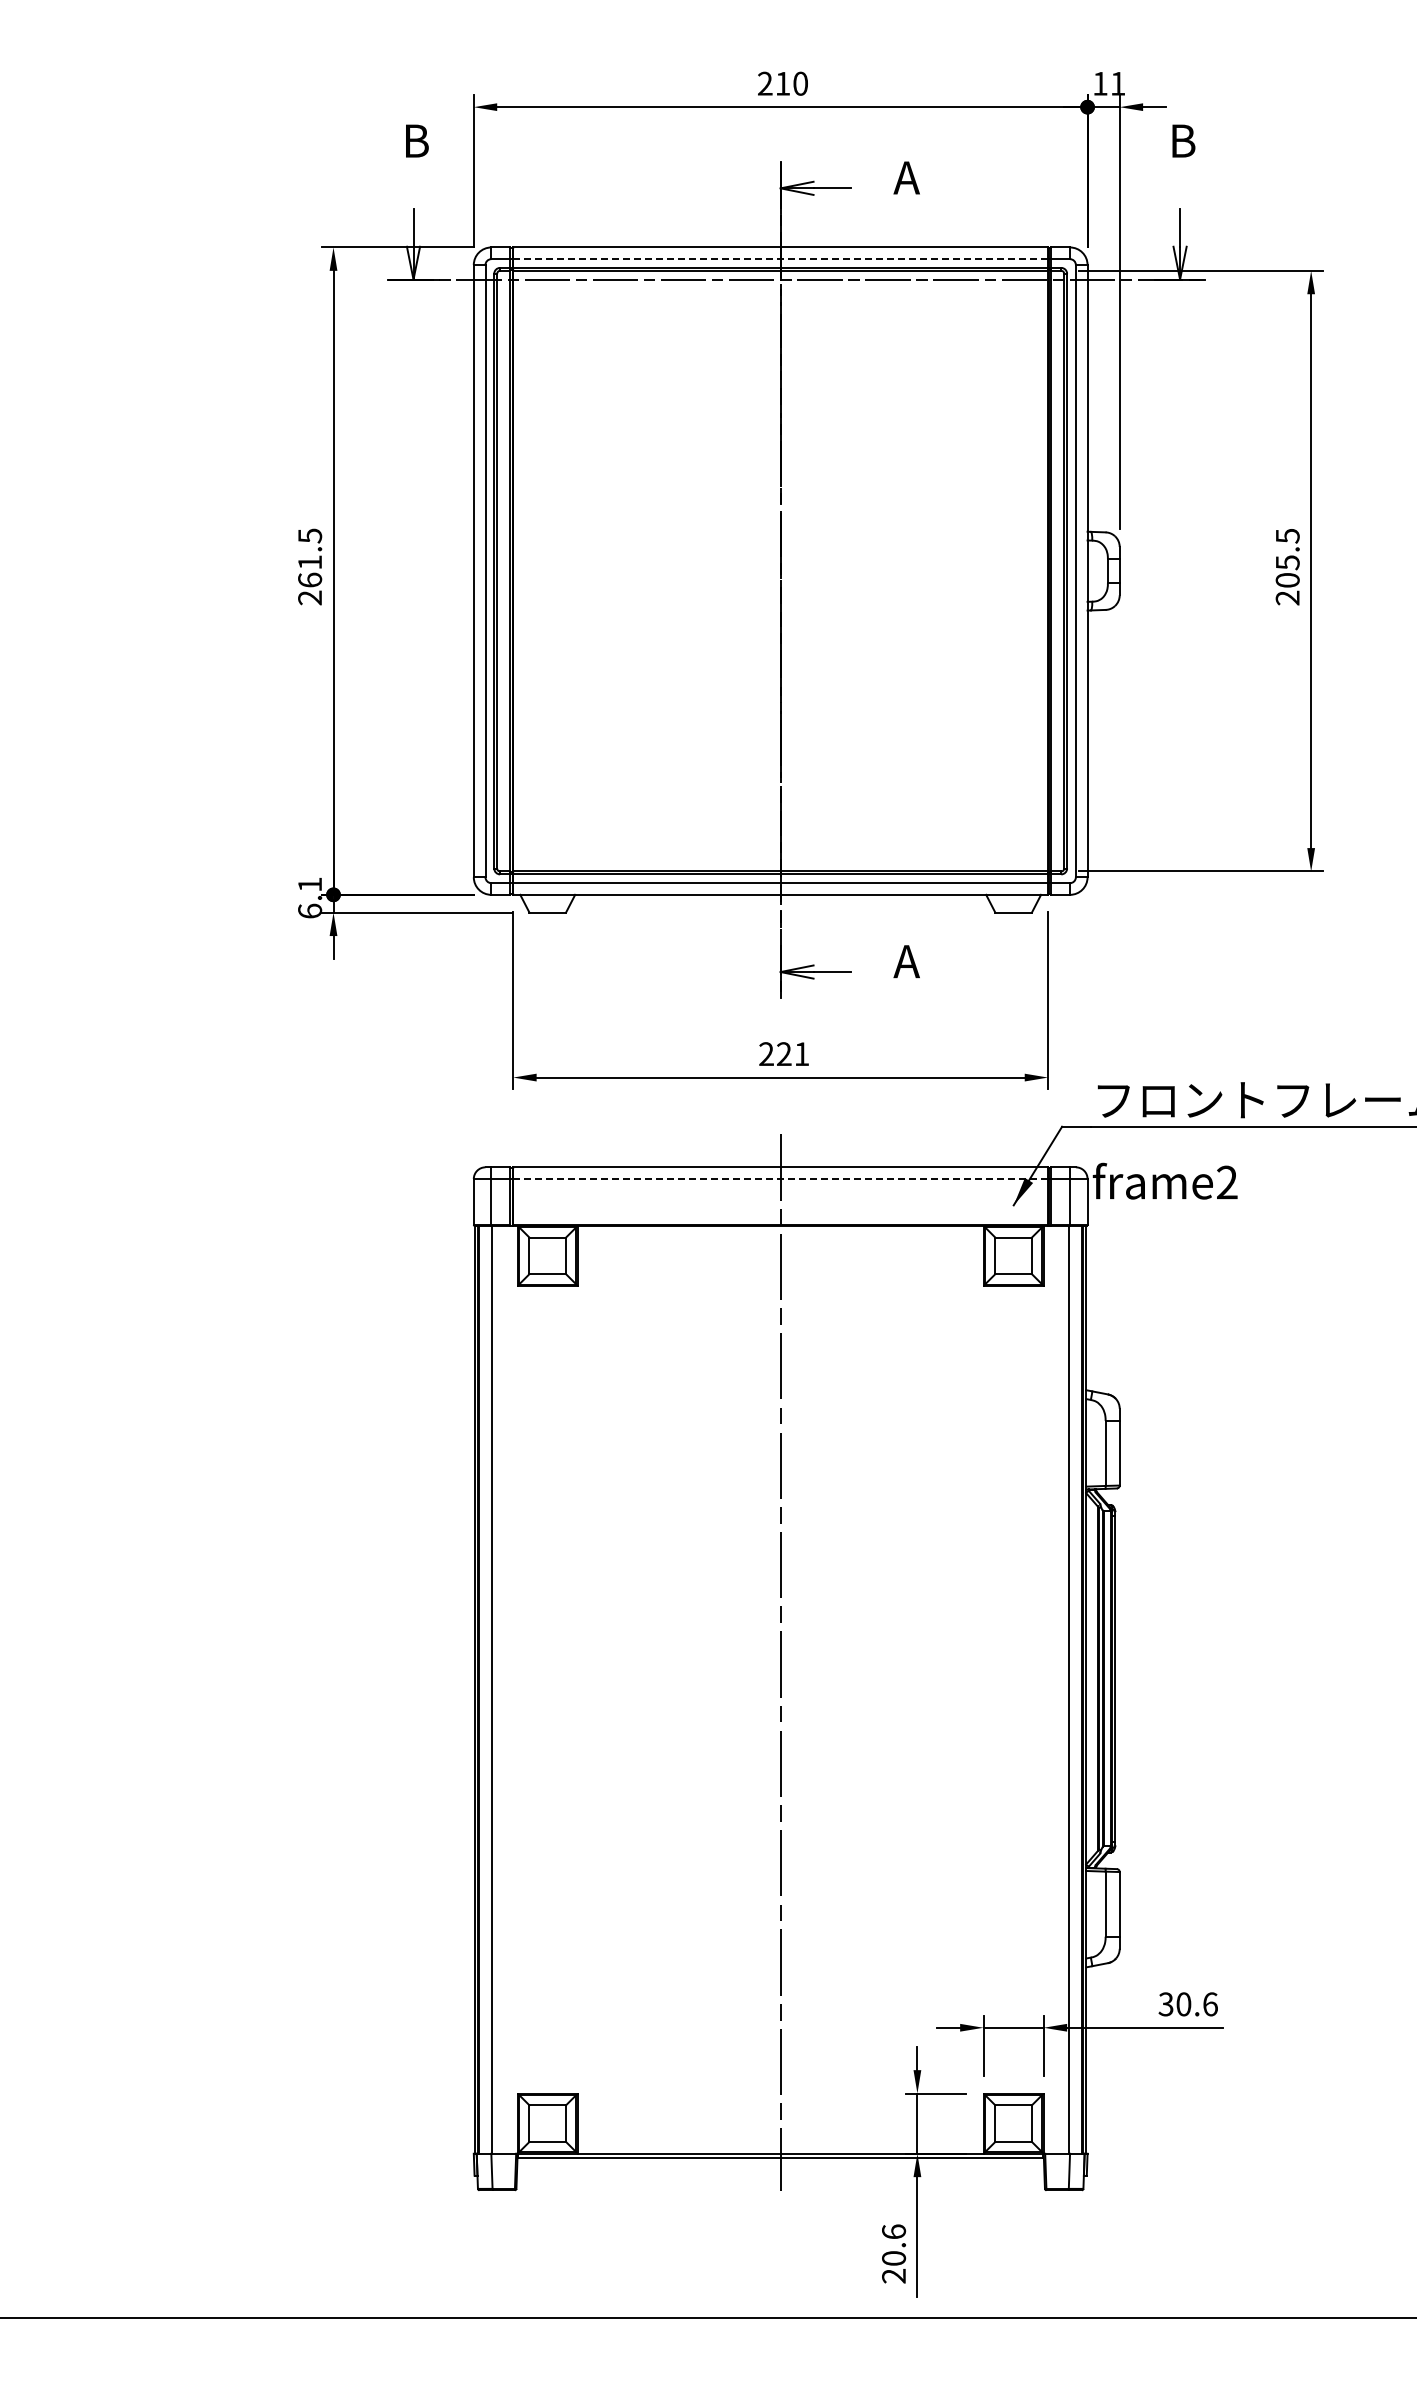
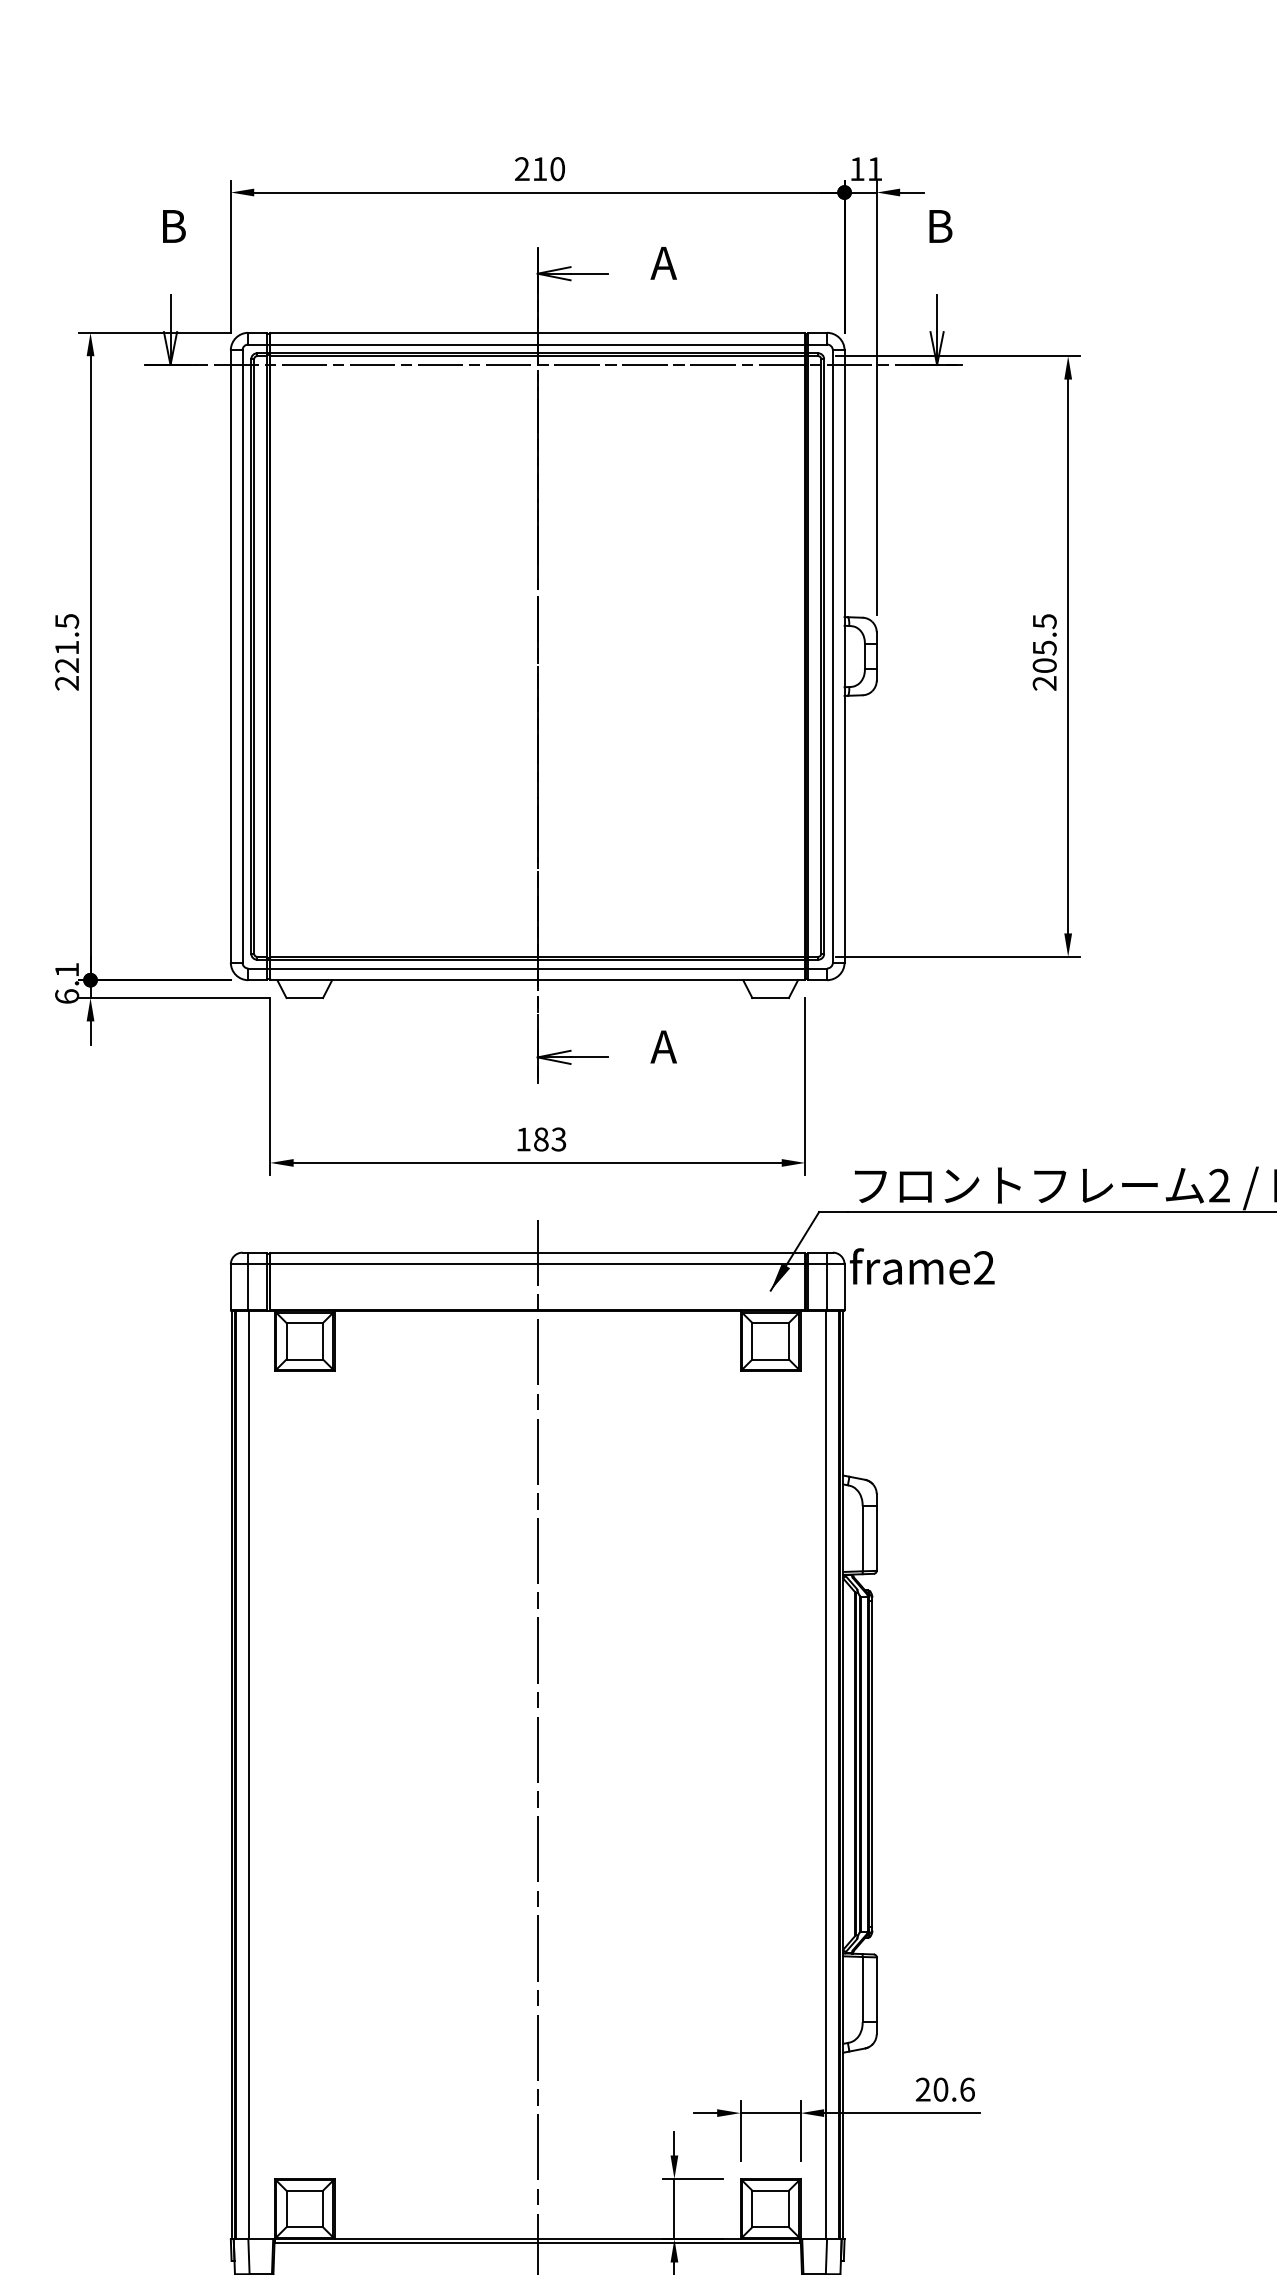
line: (781, 259) -> (538, 344), dashed -> solid
text: (310, 579) -> (67, 664), 261.5 -> 221.5
text: (784, 1054) -> (541, 1139), 221 -> 183
line: (780, 1179) -> (537, 1264), dashed -> solid
text: (1165, 2004) -> (922, 2089), 30.6 -> 20.6

